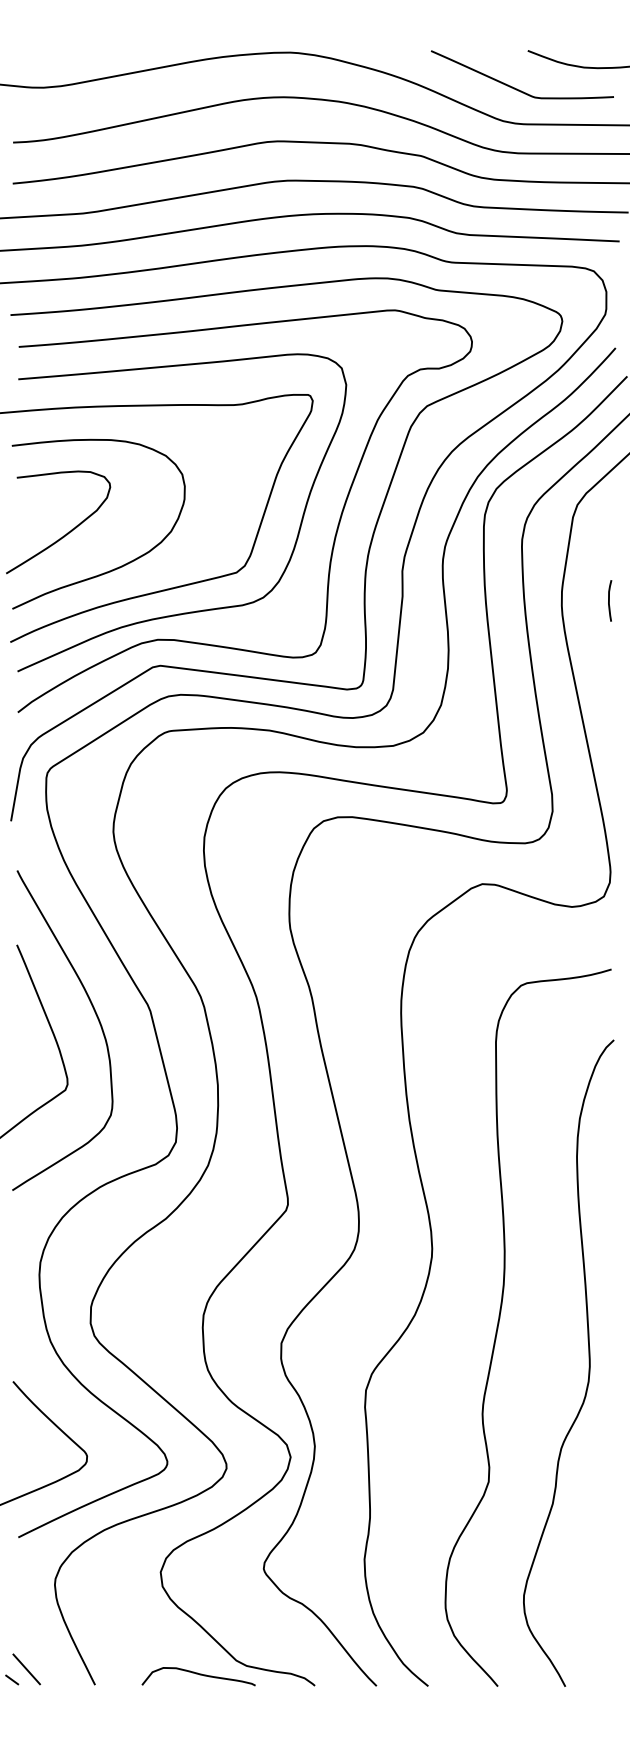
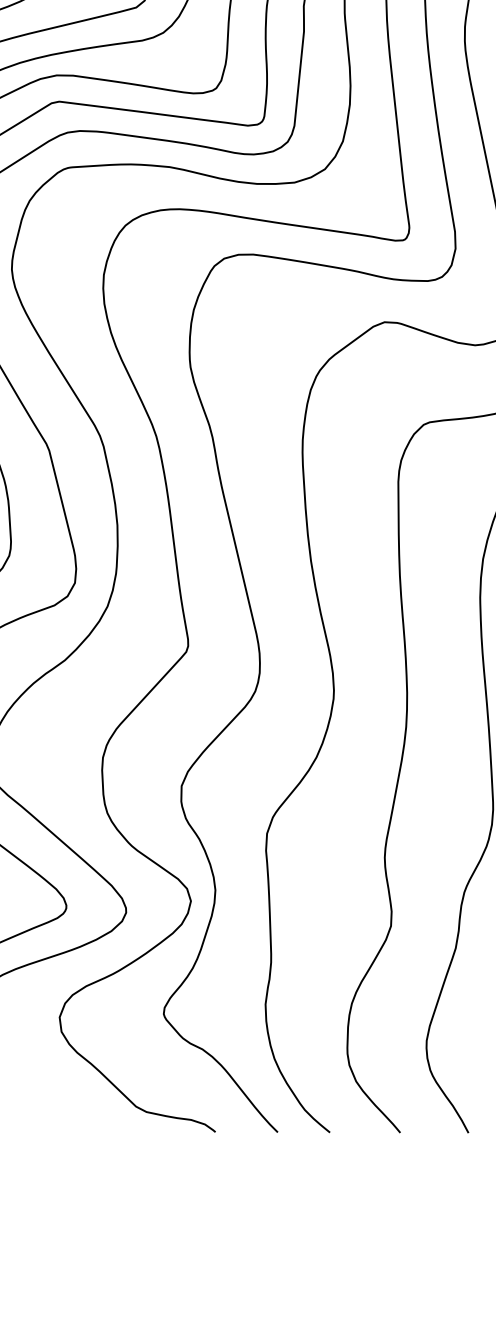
curve: (199, 1675) -> (98, 1121), removed

